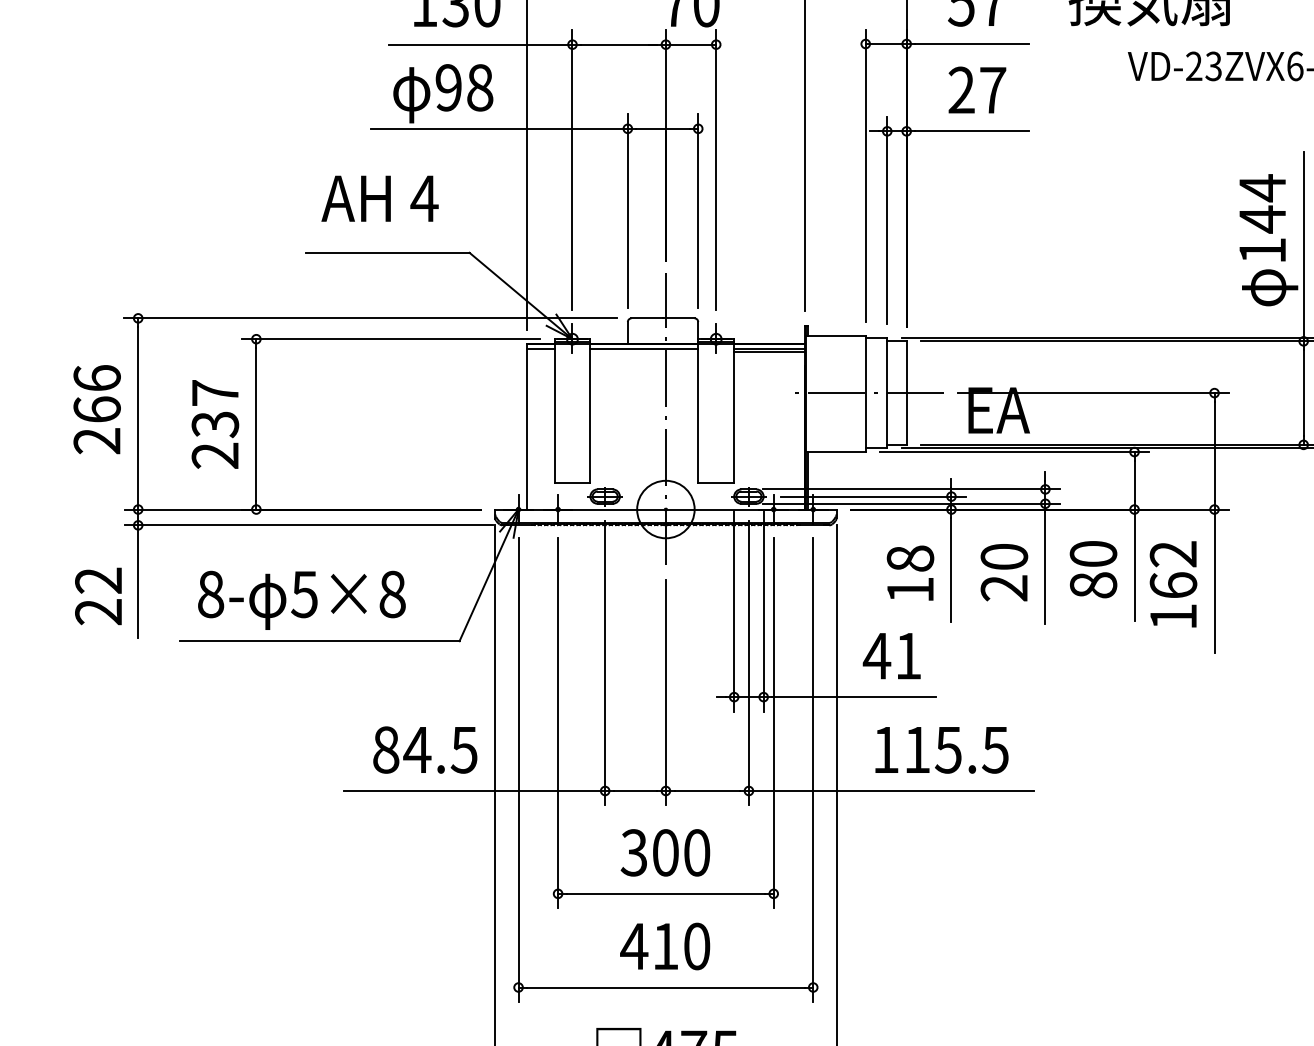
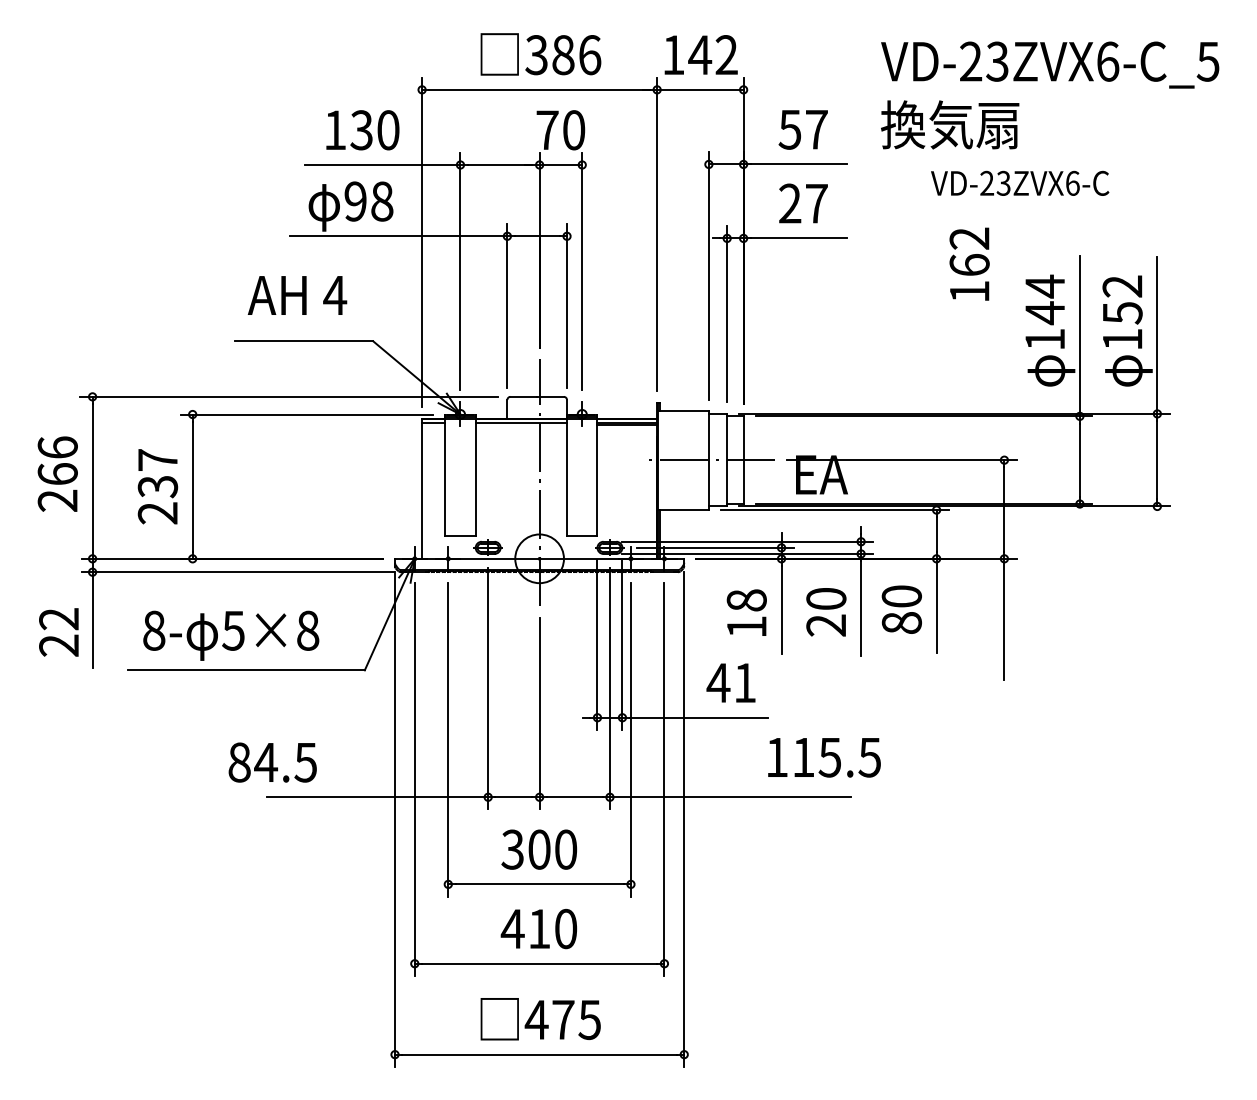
text: (1173, 583) -> (969, 263), moved
text: (424, 749) -> (272, 762), moved
text: (941, 749) -> (824, 757), moved

